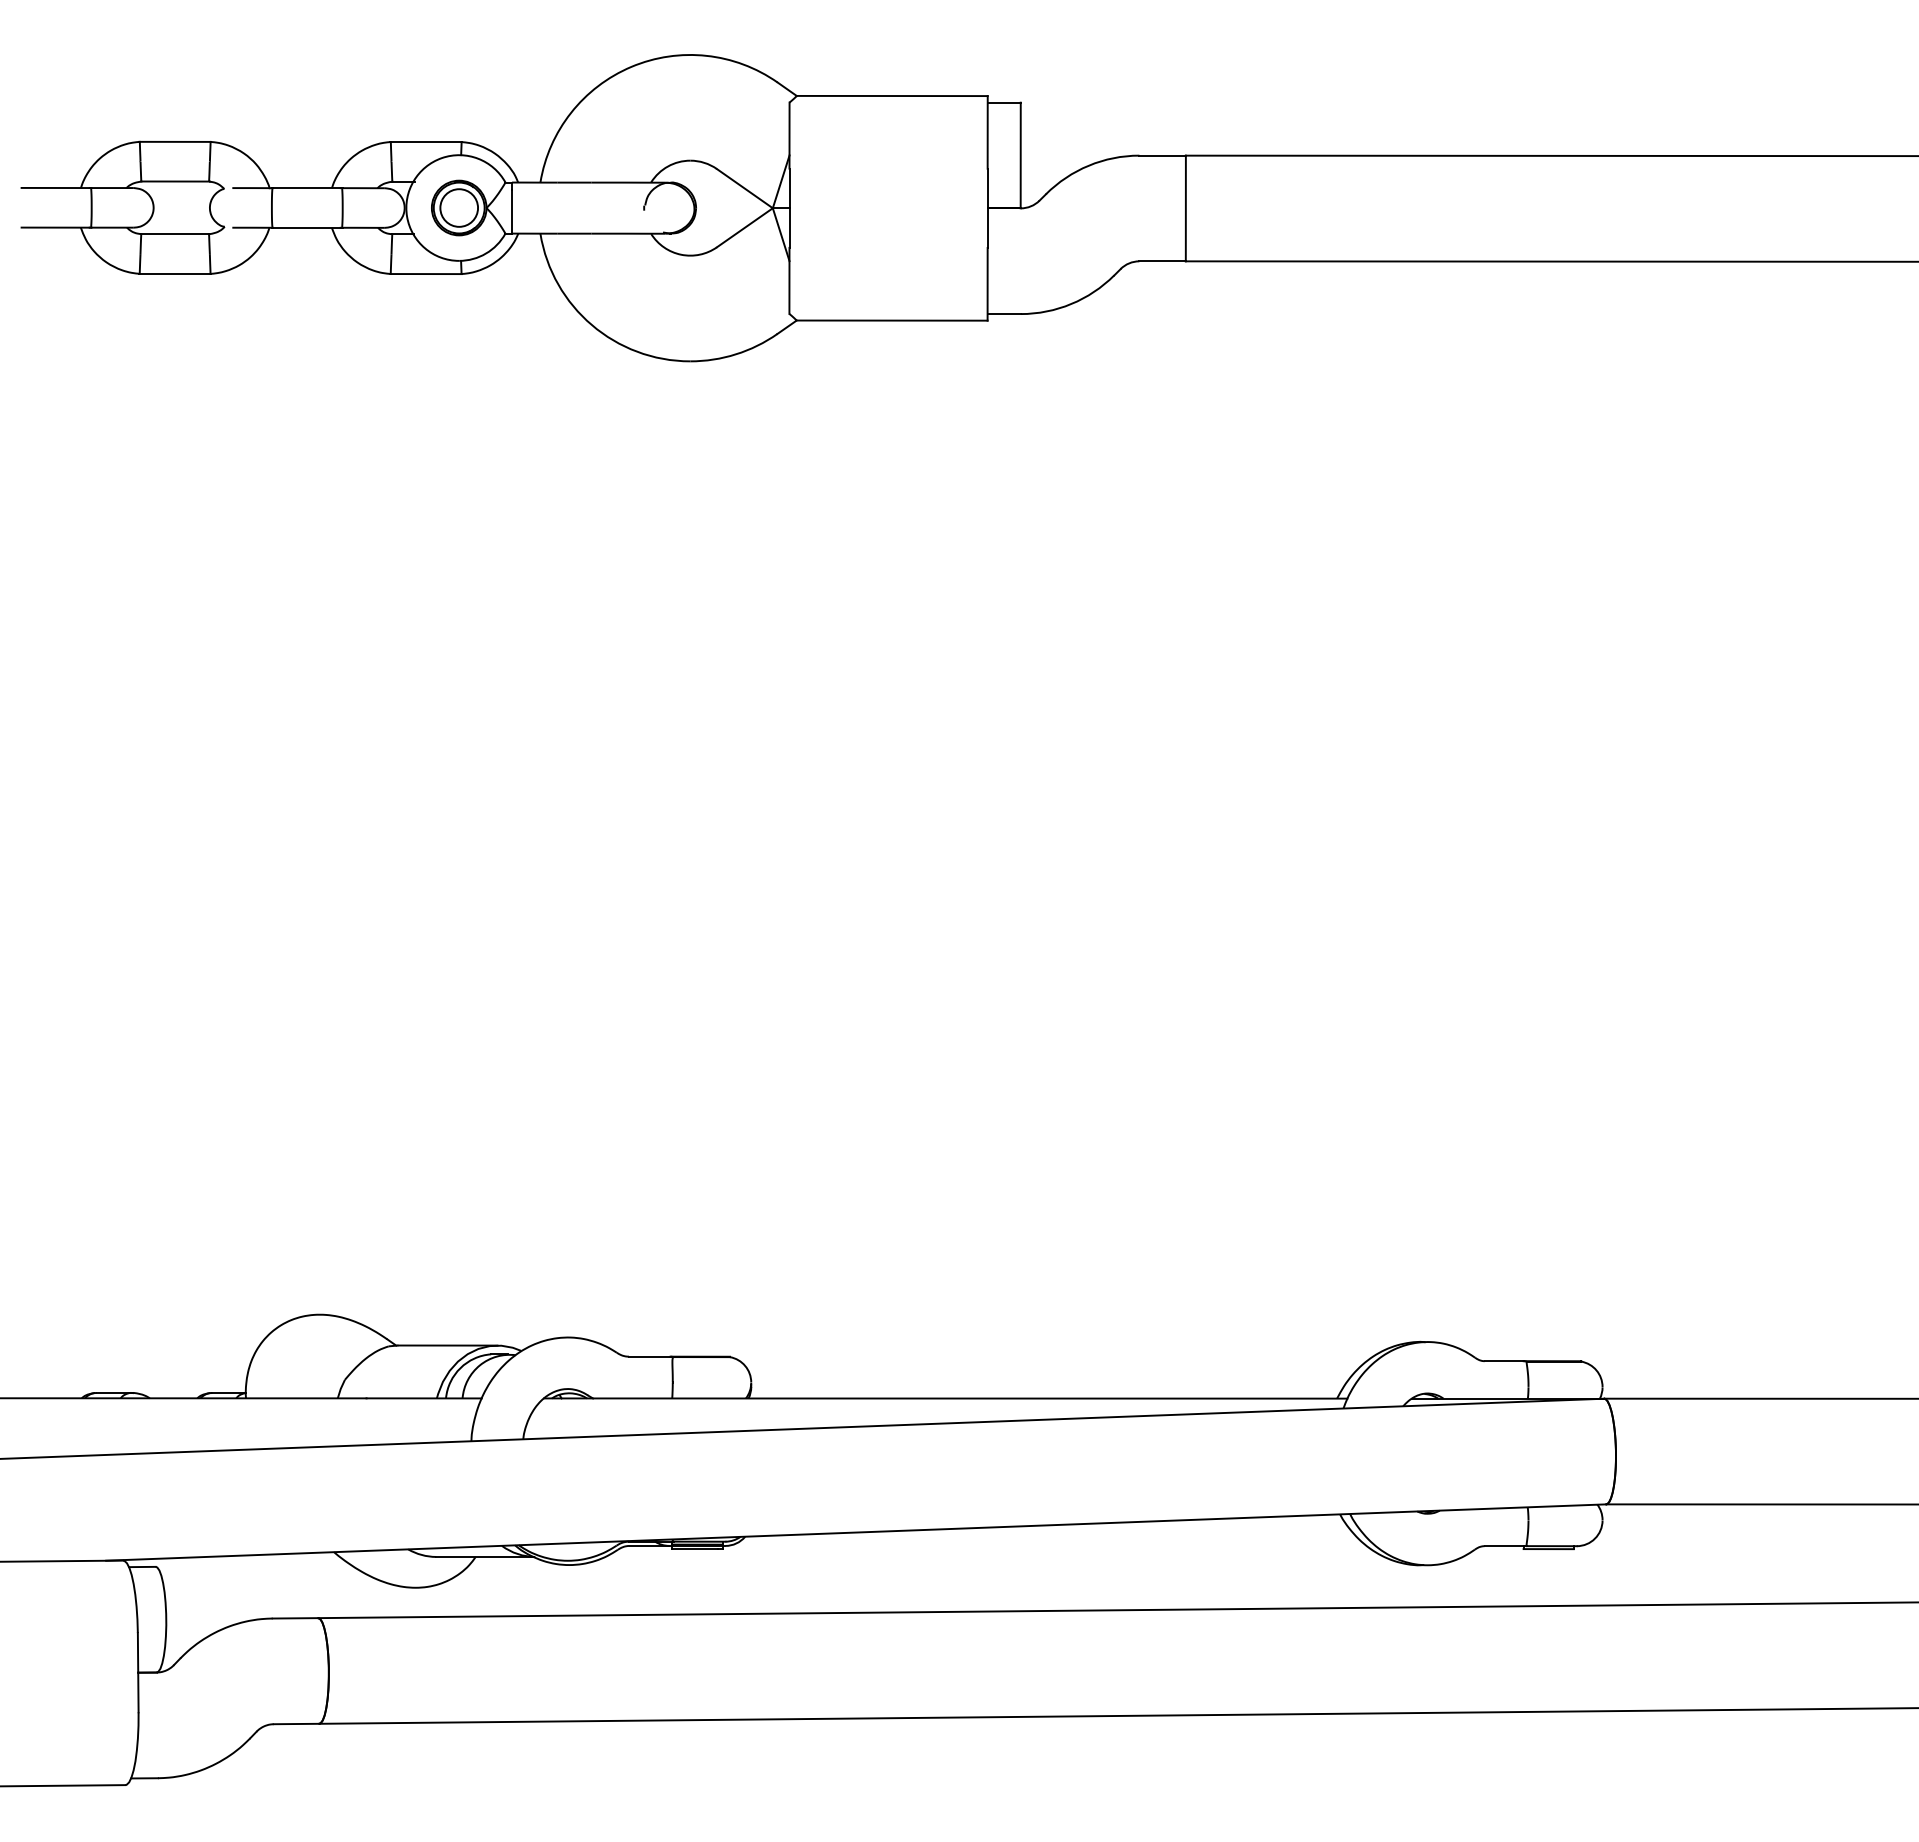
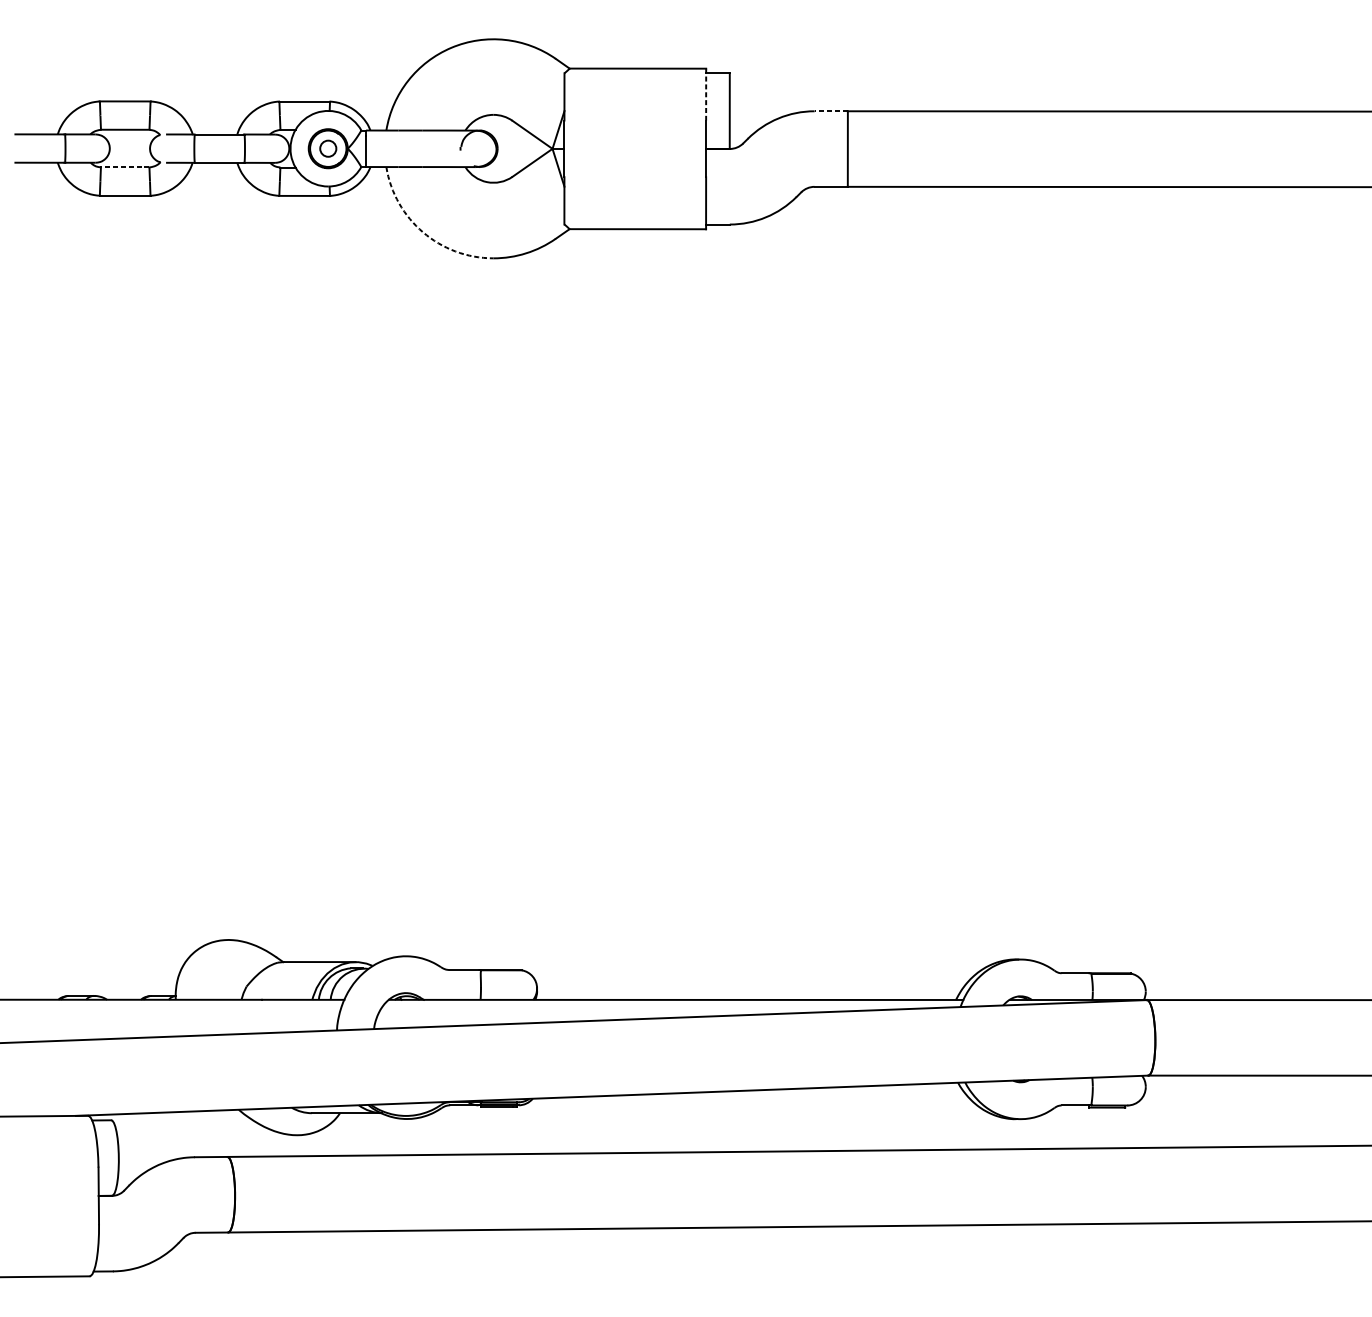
line: (987, 132) -> (706, 94), solid -> dashed
line: (1162, 155) -> (831, 111), solid -> dashed
circle: (459, 207) -> (328, 148), size x0.6
line: (174, 234) -> (124, 167), solid -> dashed
arc: (591, 325) -> (422, 232), solid -> dashed

